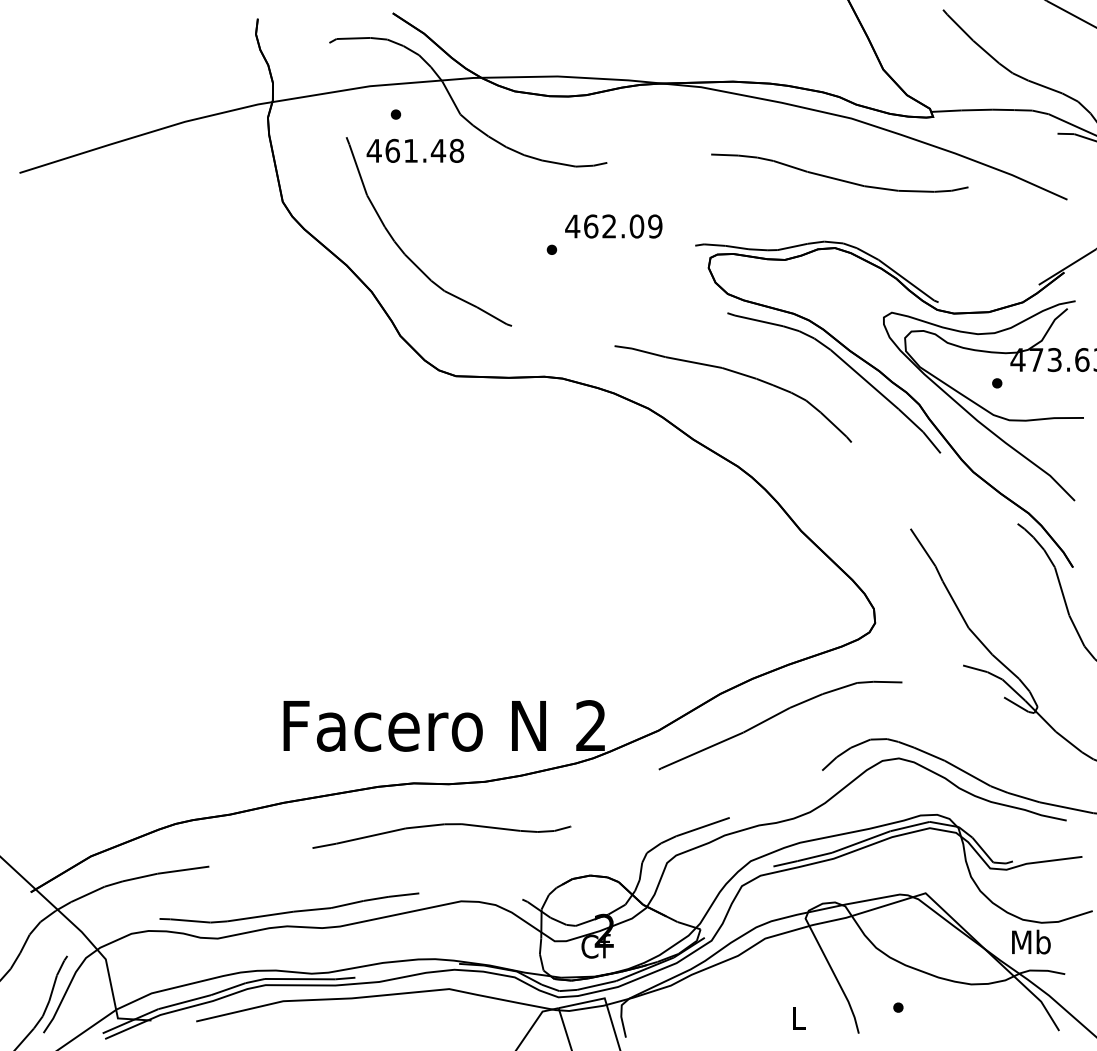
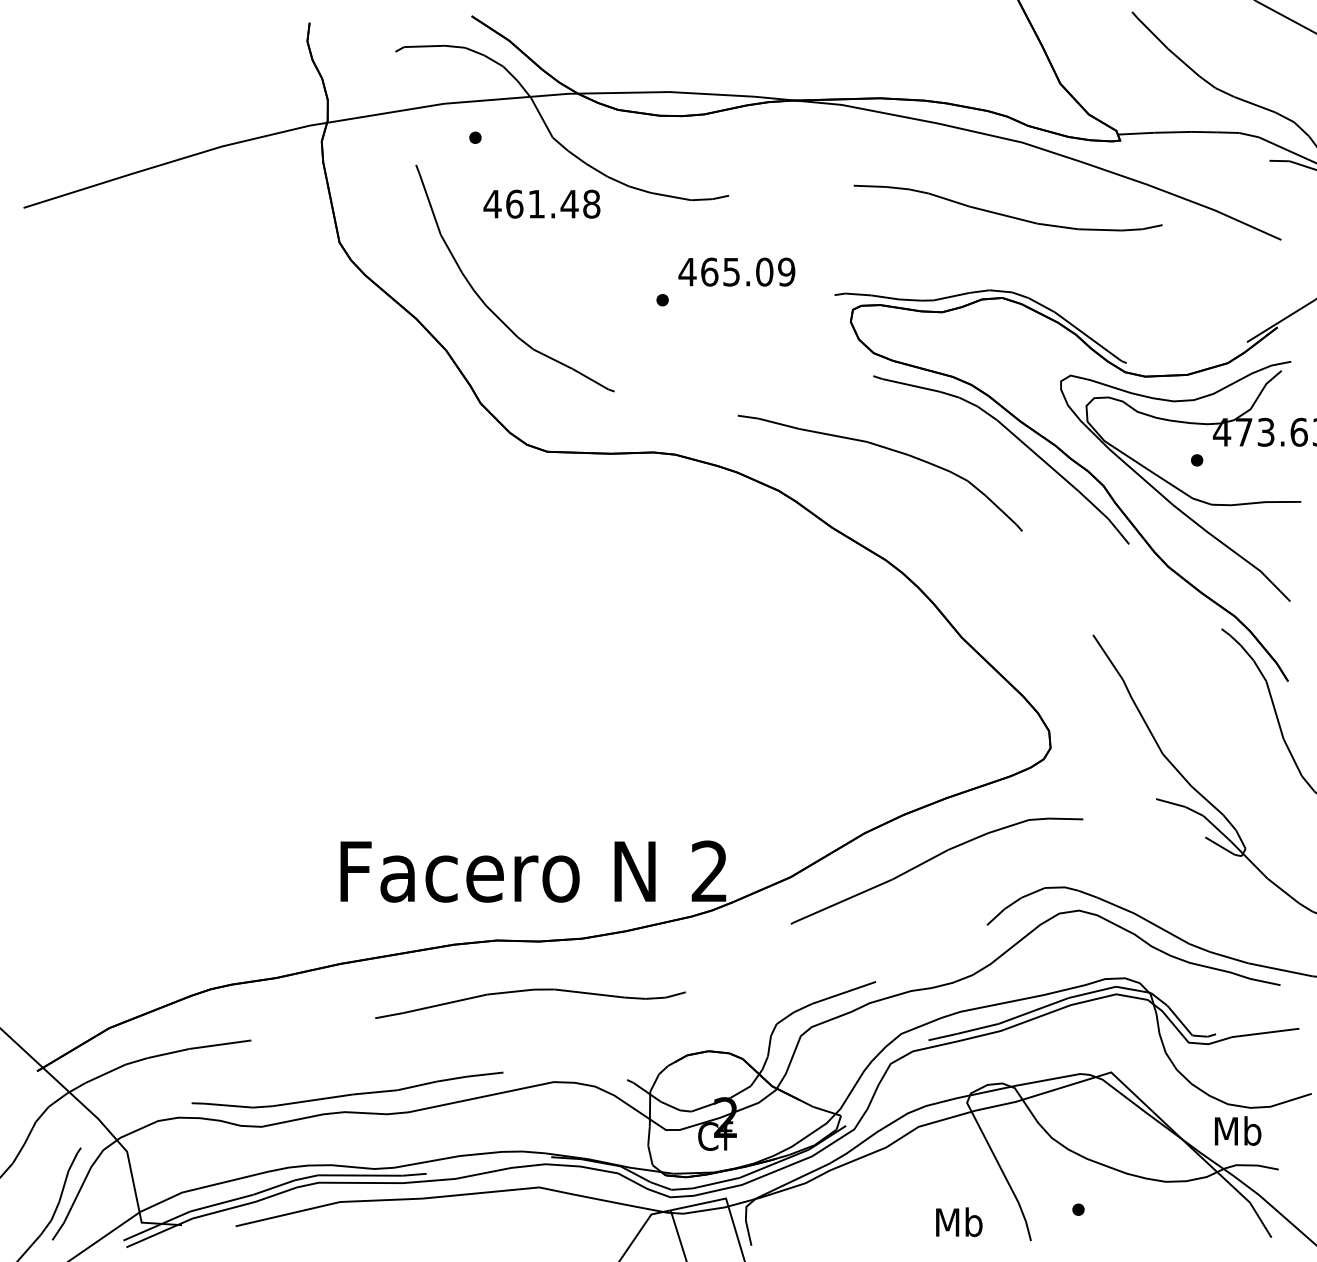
text: (415, 150) -> (542, 203), moved
text: (609, 226) -> (731, 272), 462.09 -> 465.09
text: (798, 1017) -> (958, 1221), L -> Mb

